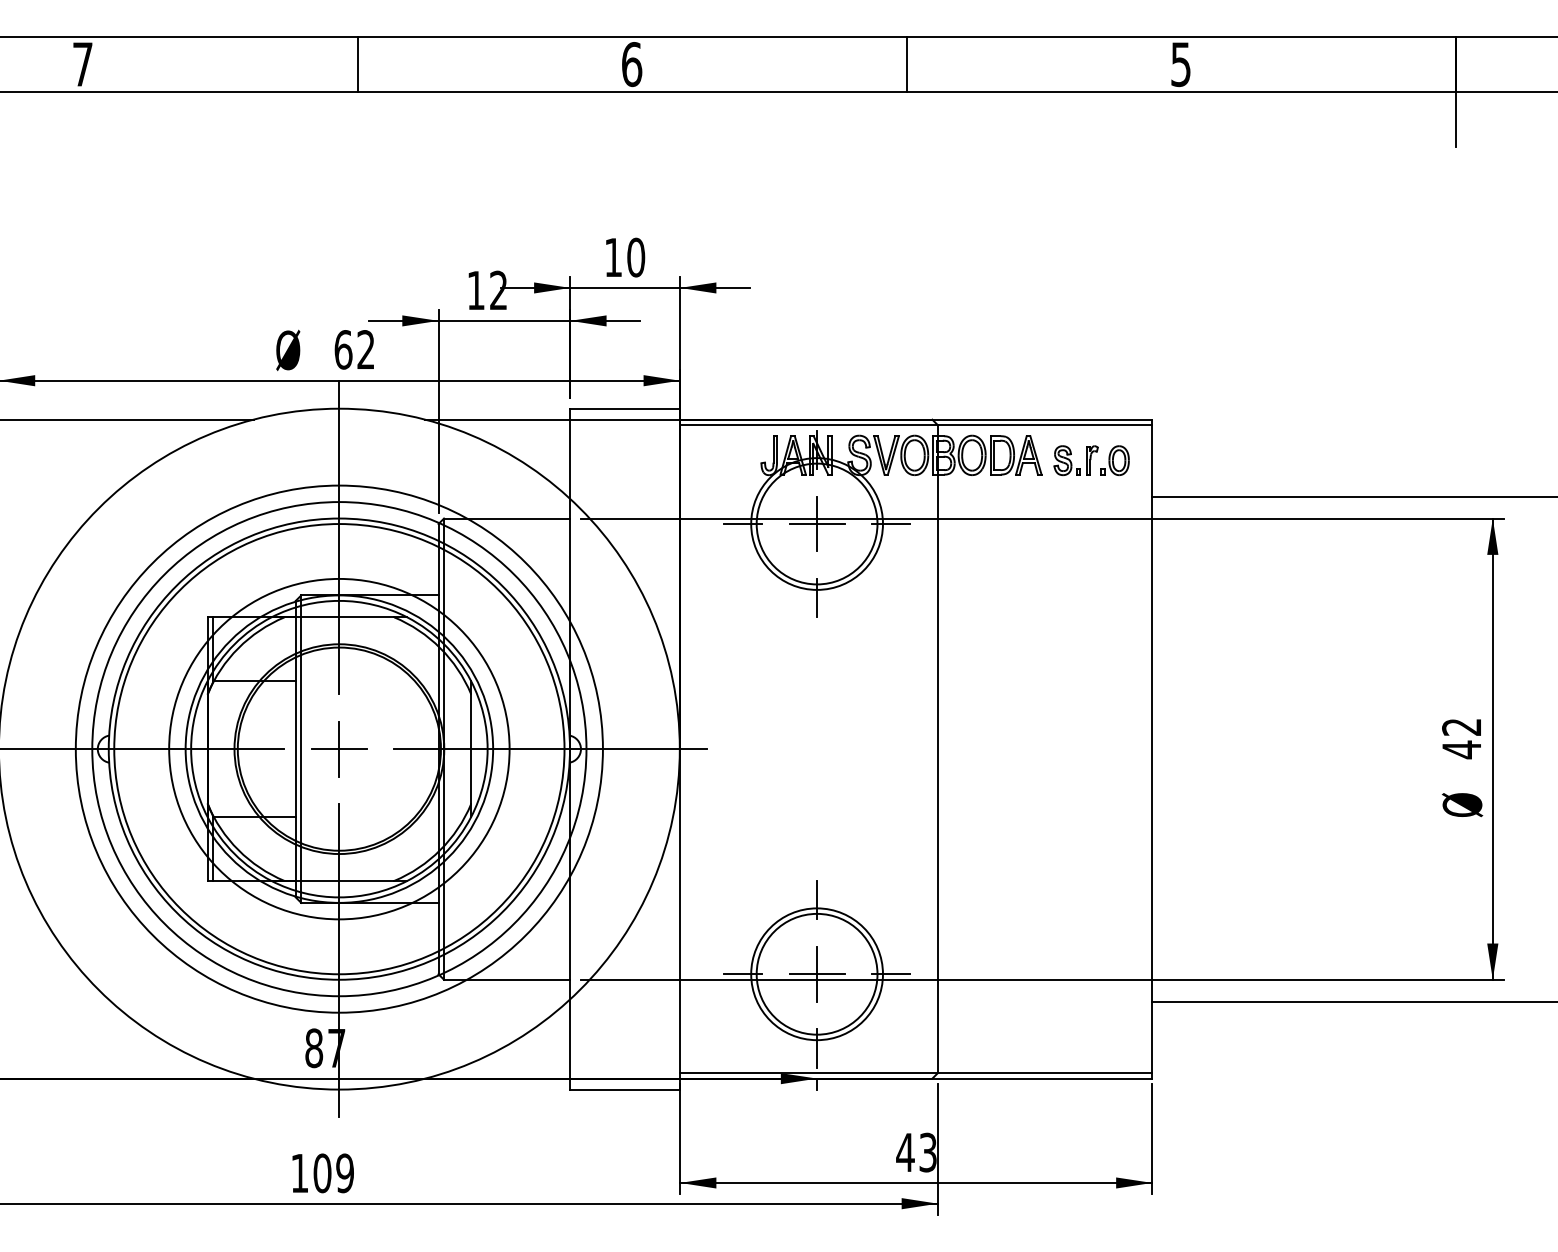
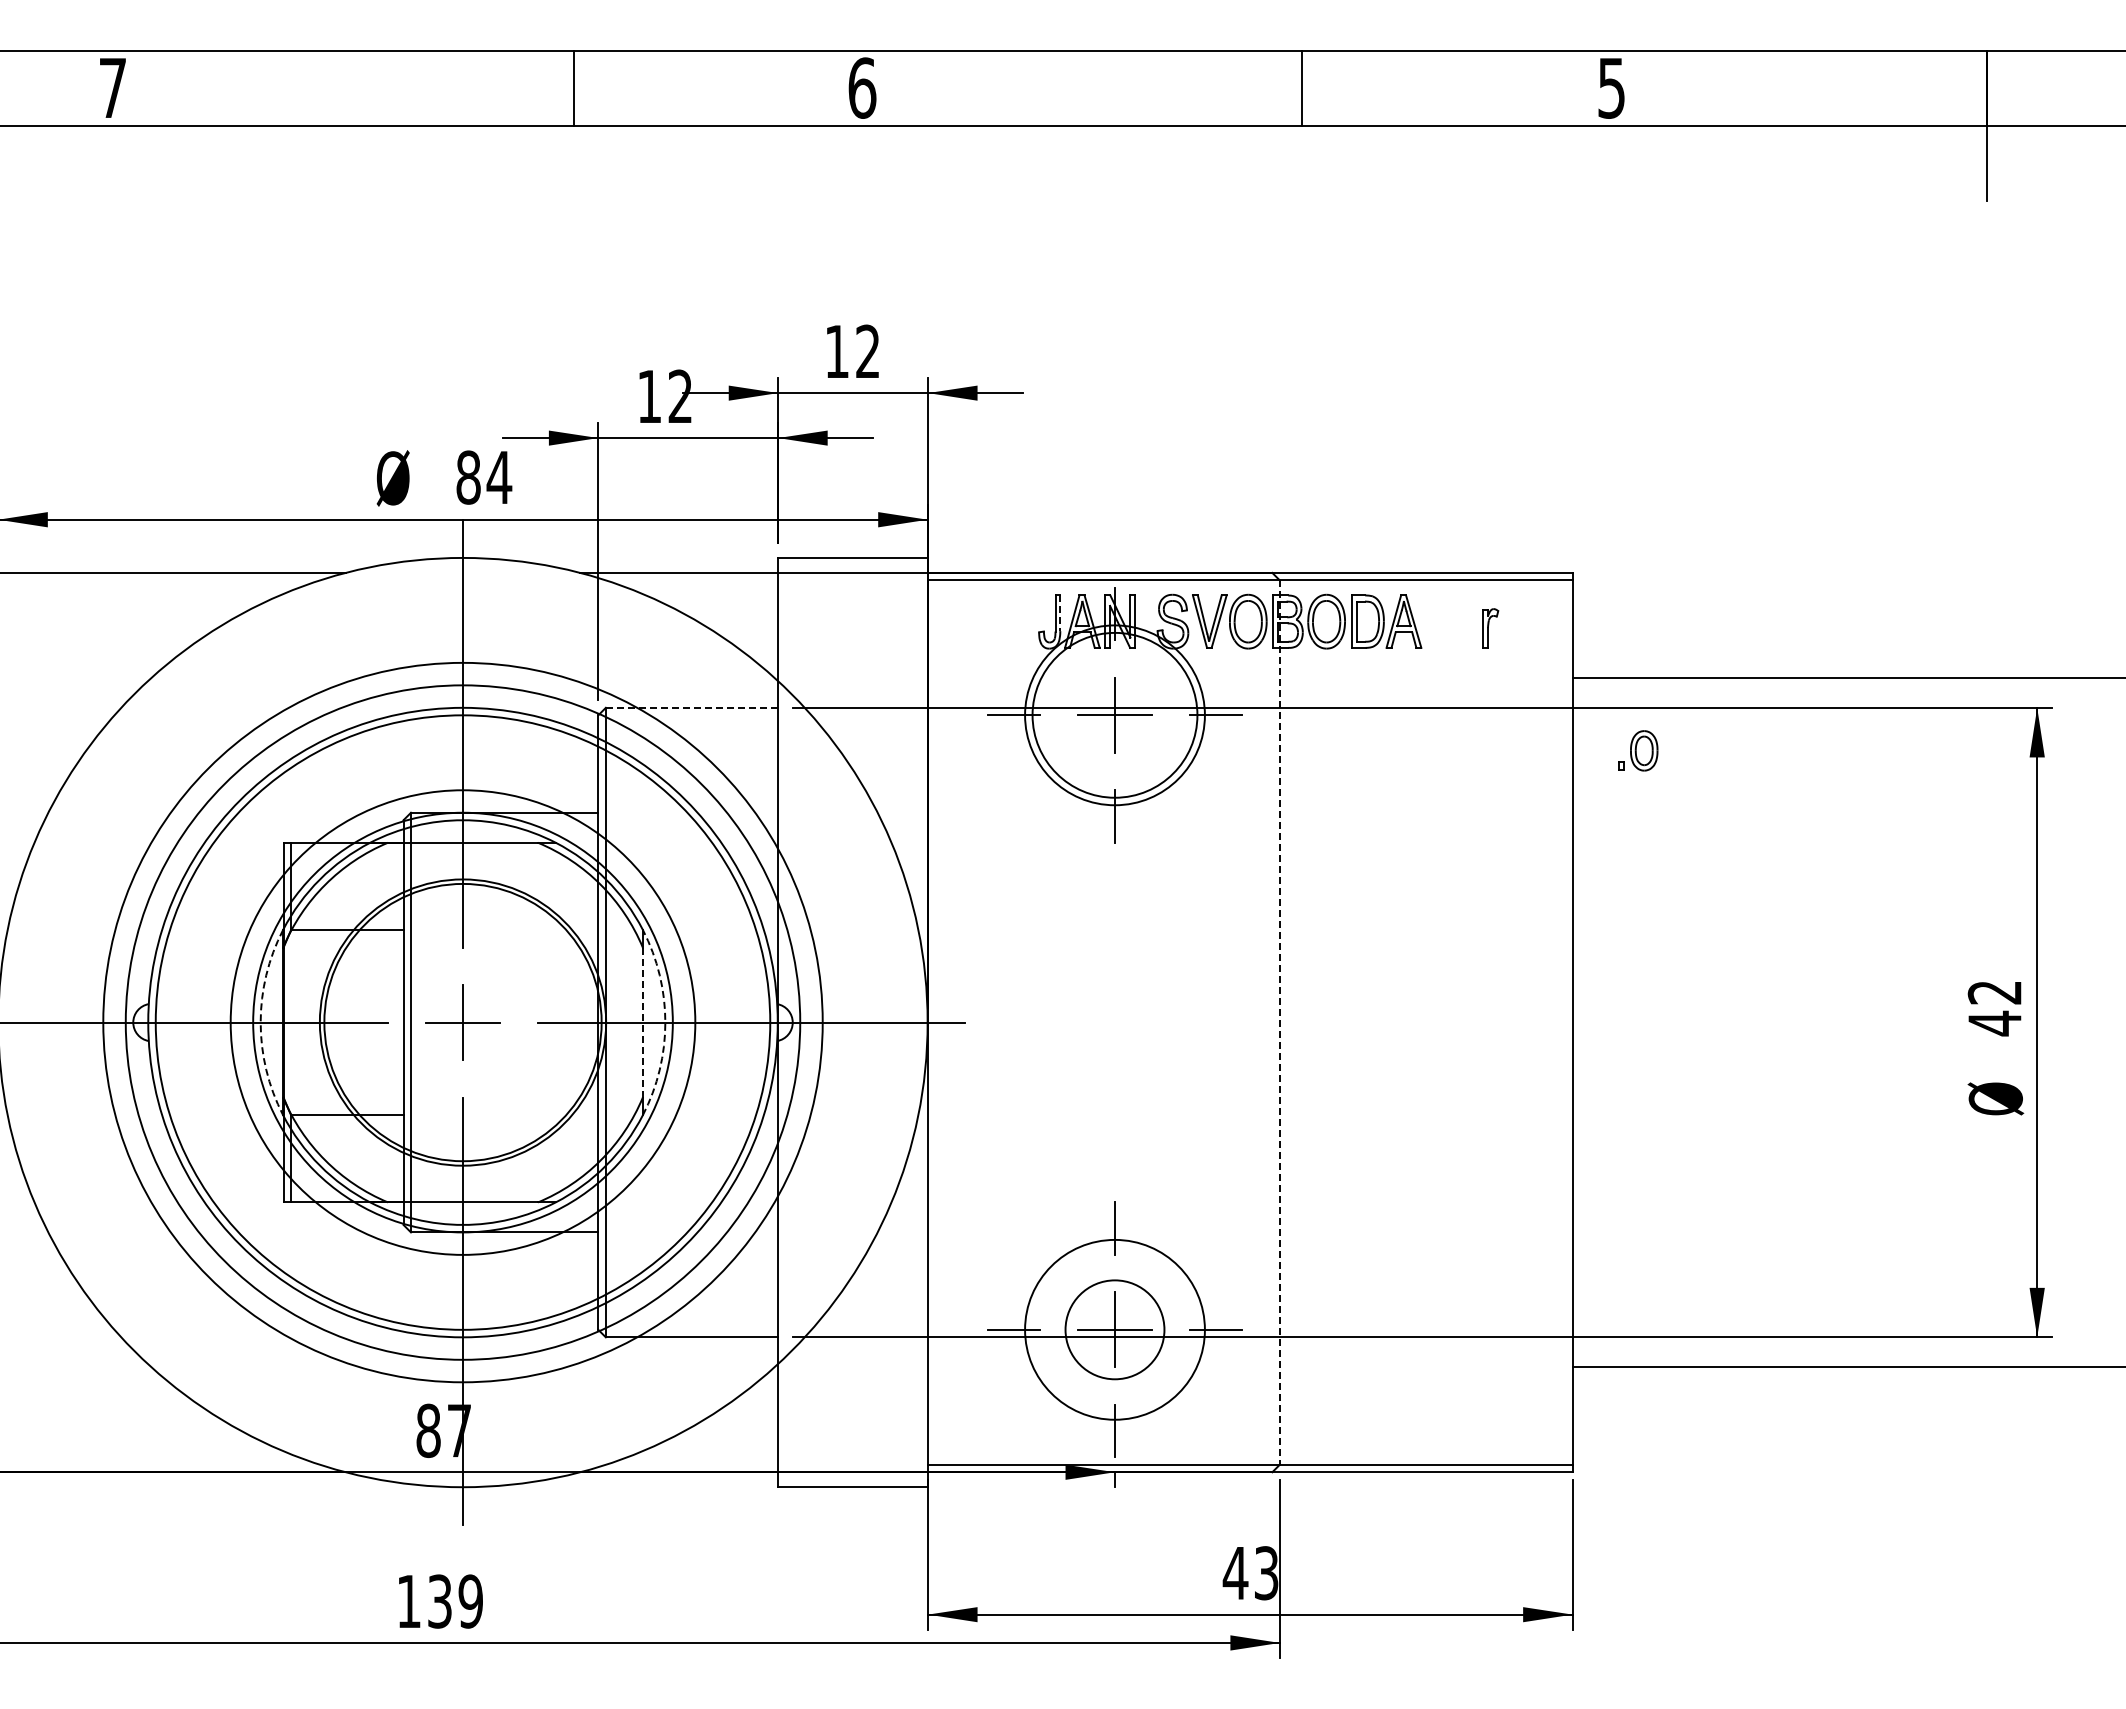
line: (358, 64) -> (574, 88), moved
line: (906, 64) -> (1301, 88), moved
text: (636, 257) -> (868, 351), 10 -> 12
text: (355, 349) -> (484, 477), 62 -> 84
line: (777, 449) -> (1060, 613), solid -> dashed
part: (1067, 460) -> (1456, 628), removed
part: (1114, 460) -> (1638, 750), moved
line: (506, 518) -> (691, 707), solid -> dashed
arc: (191, 749) -> (260, 1022), solid -> dashed
line: (470, 749) -> (642, 1022), solid -> dashed
arc: (487, 749) -> (665, 1022), solid -> dashed
line: (937, 749) -> (1279, 1023), solid -> dashed
circle: (816, 974) -> (1114, 1329), size x0.6
text: (322, 1173) -> (439, 1601), 109 -> 139

